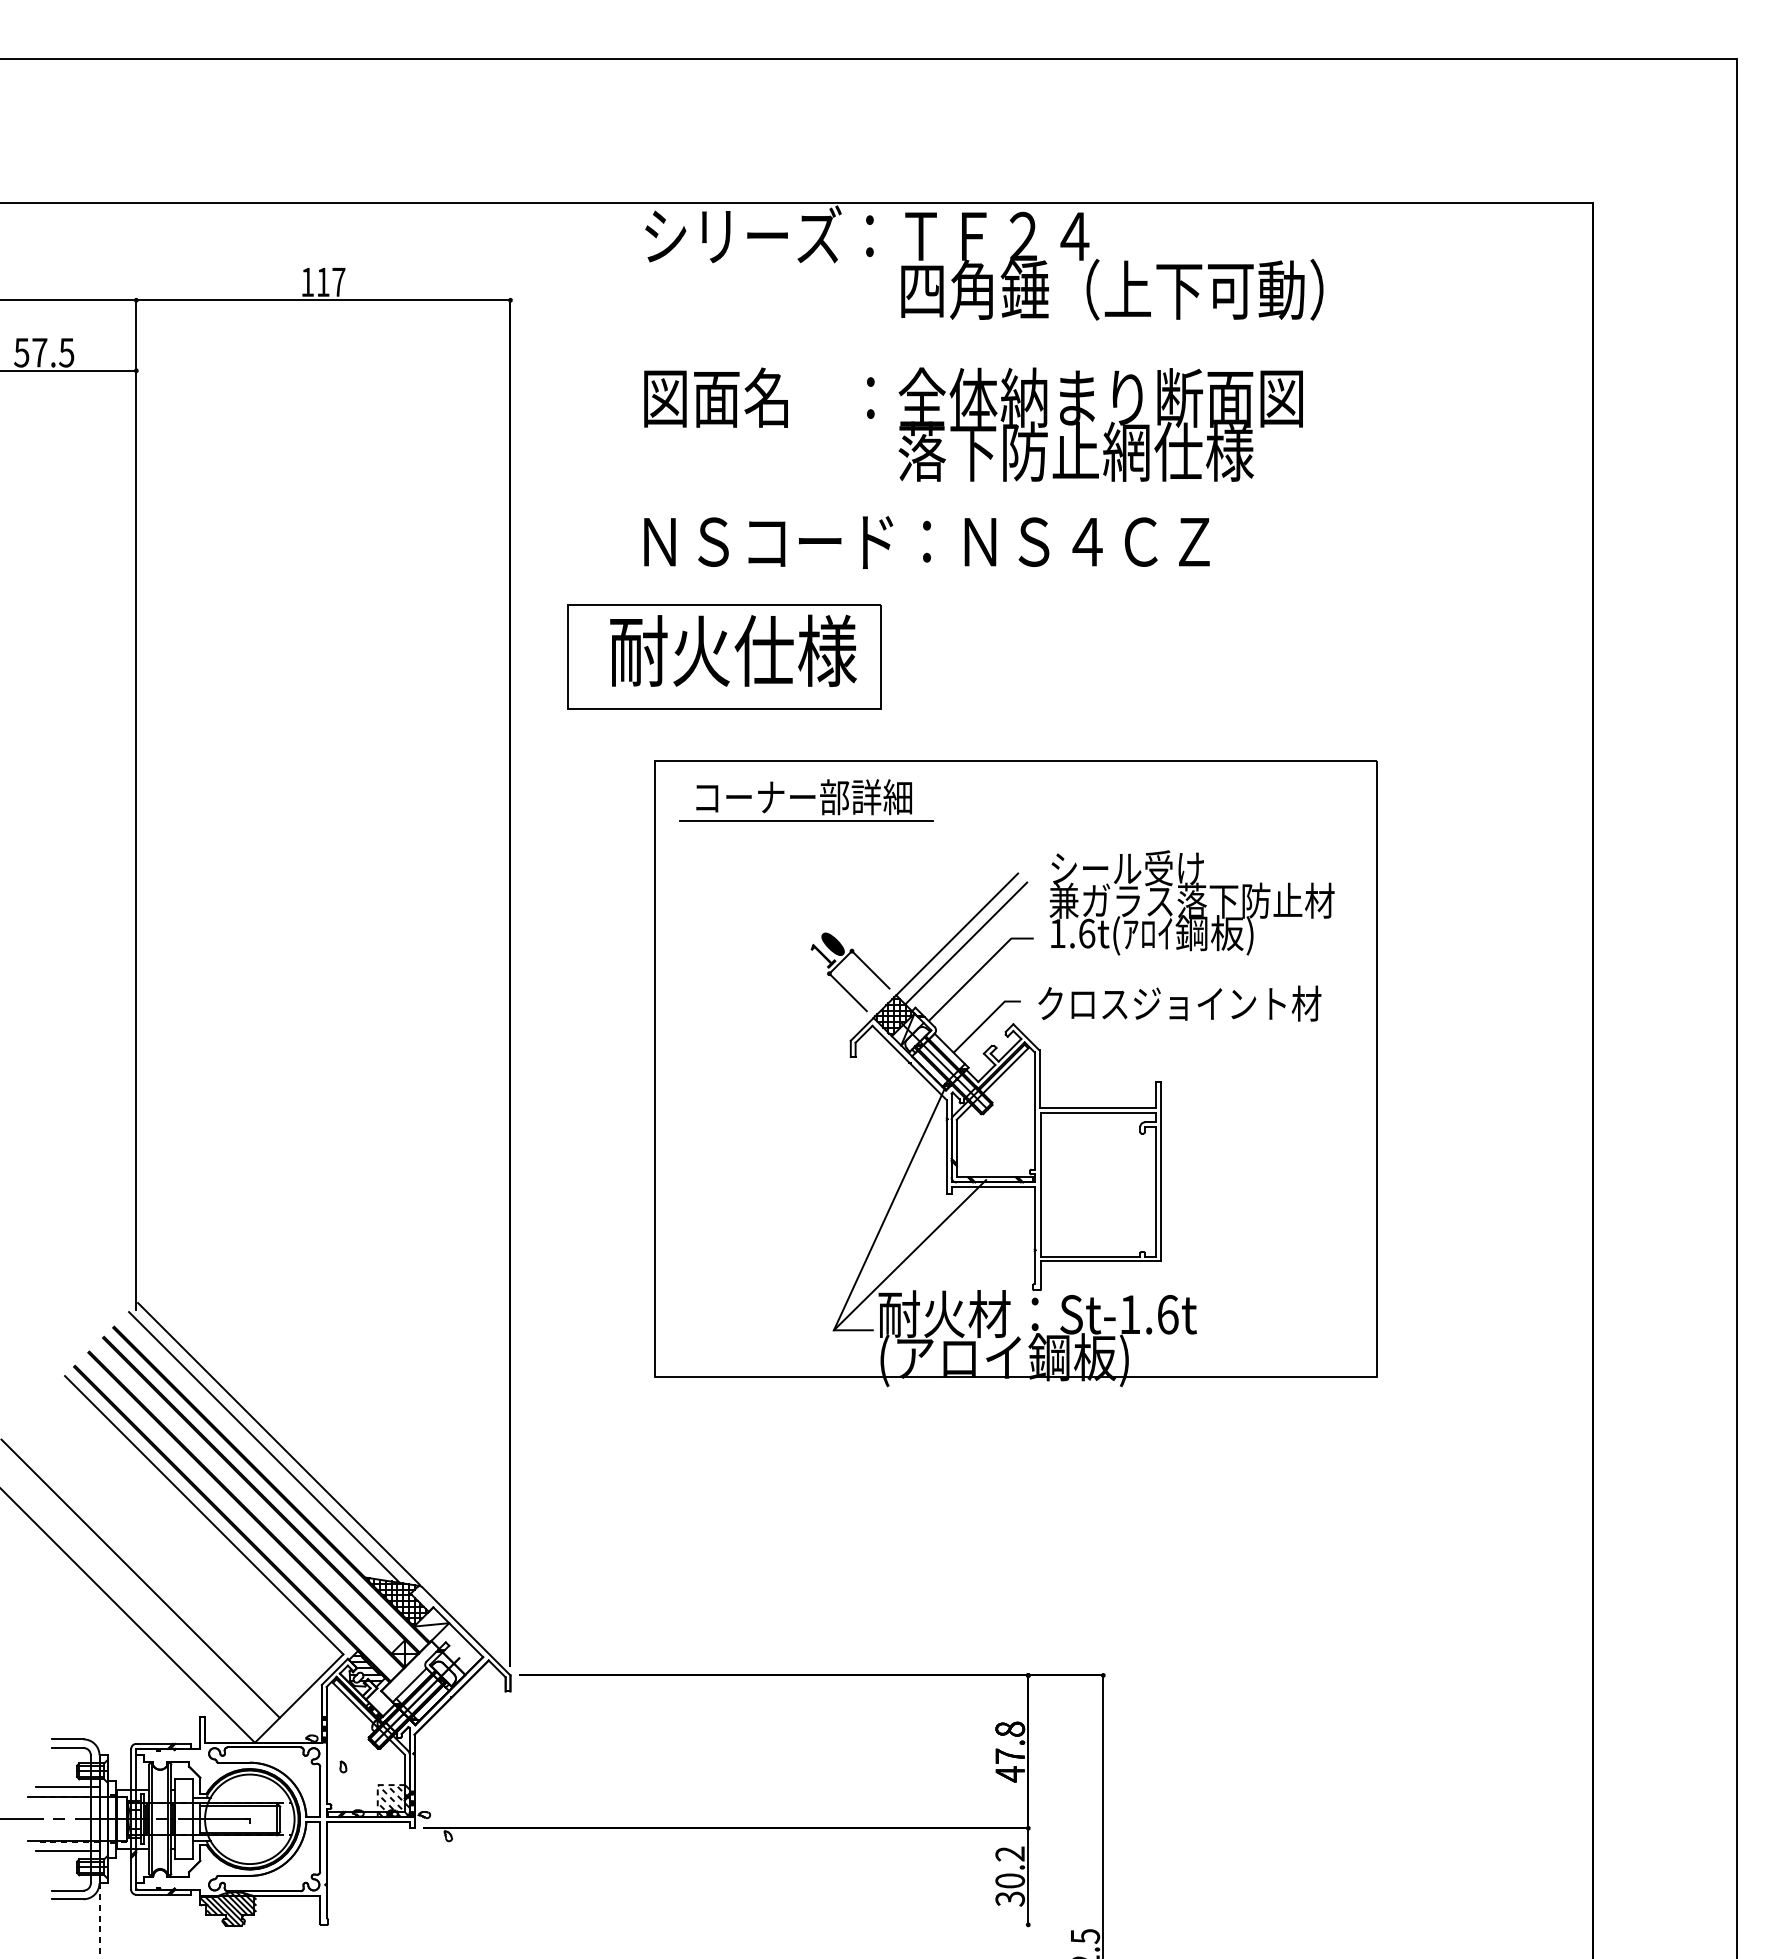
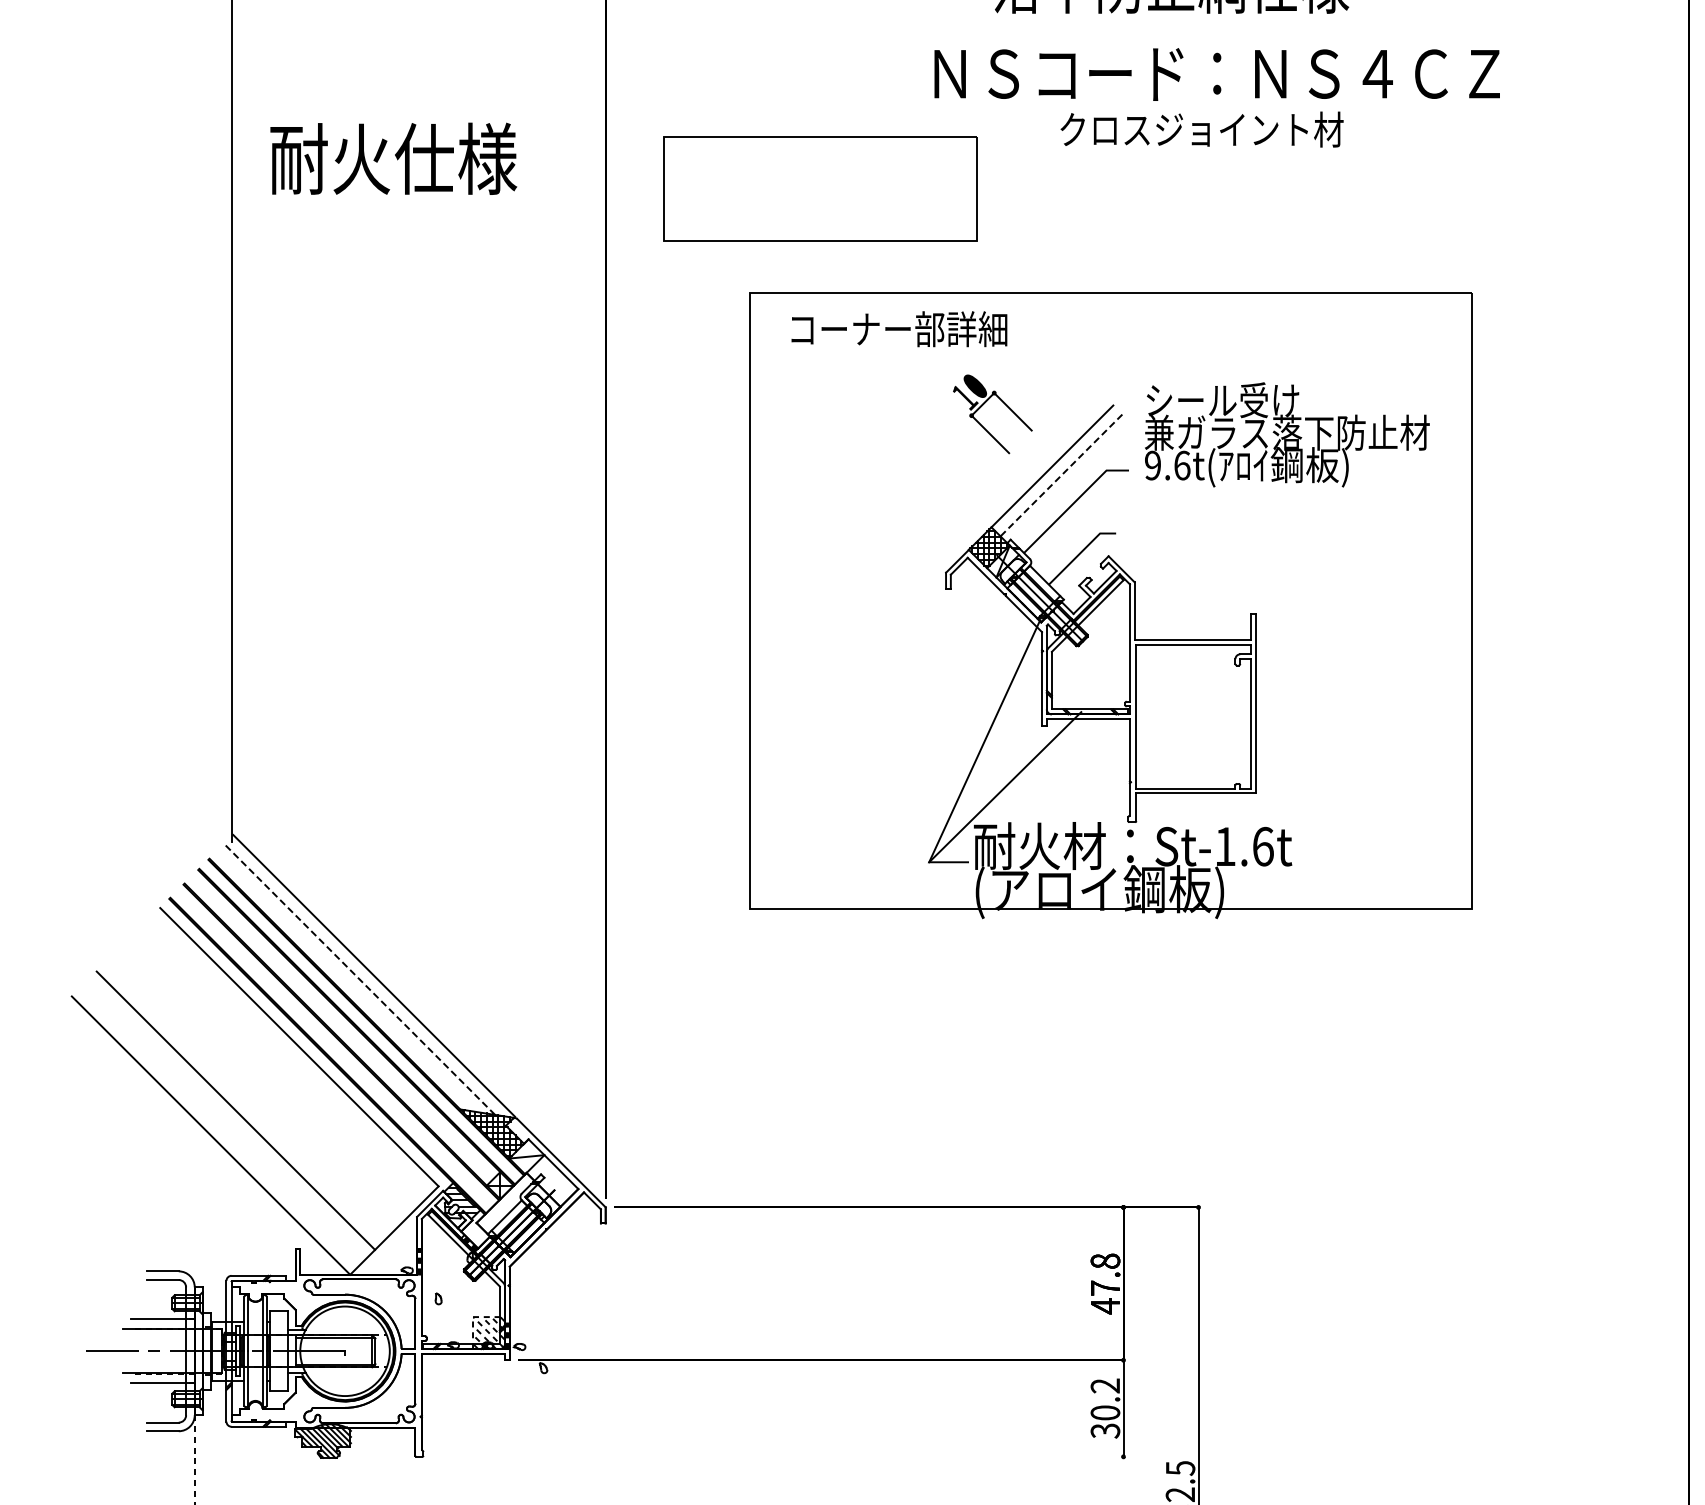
text: (926, 542) -> (1216, 74), moved
text: (733, 650) -> (393, 158), moved
line: (806, 821) -> (901, 353), removed
text: (1057, 933) -> (1152, 465), 1.6t( -> 9.6t(
line: (965, 943) -> (1060, 475), solid -> dashed
part: (841, 963) -> (983, 405), moved
text: (1179, 1003) -> (1201, 129), moved
line: (264, 1447) -> (359, 979), solid -> dashed

